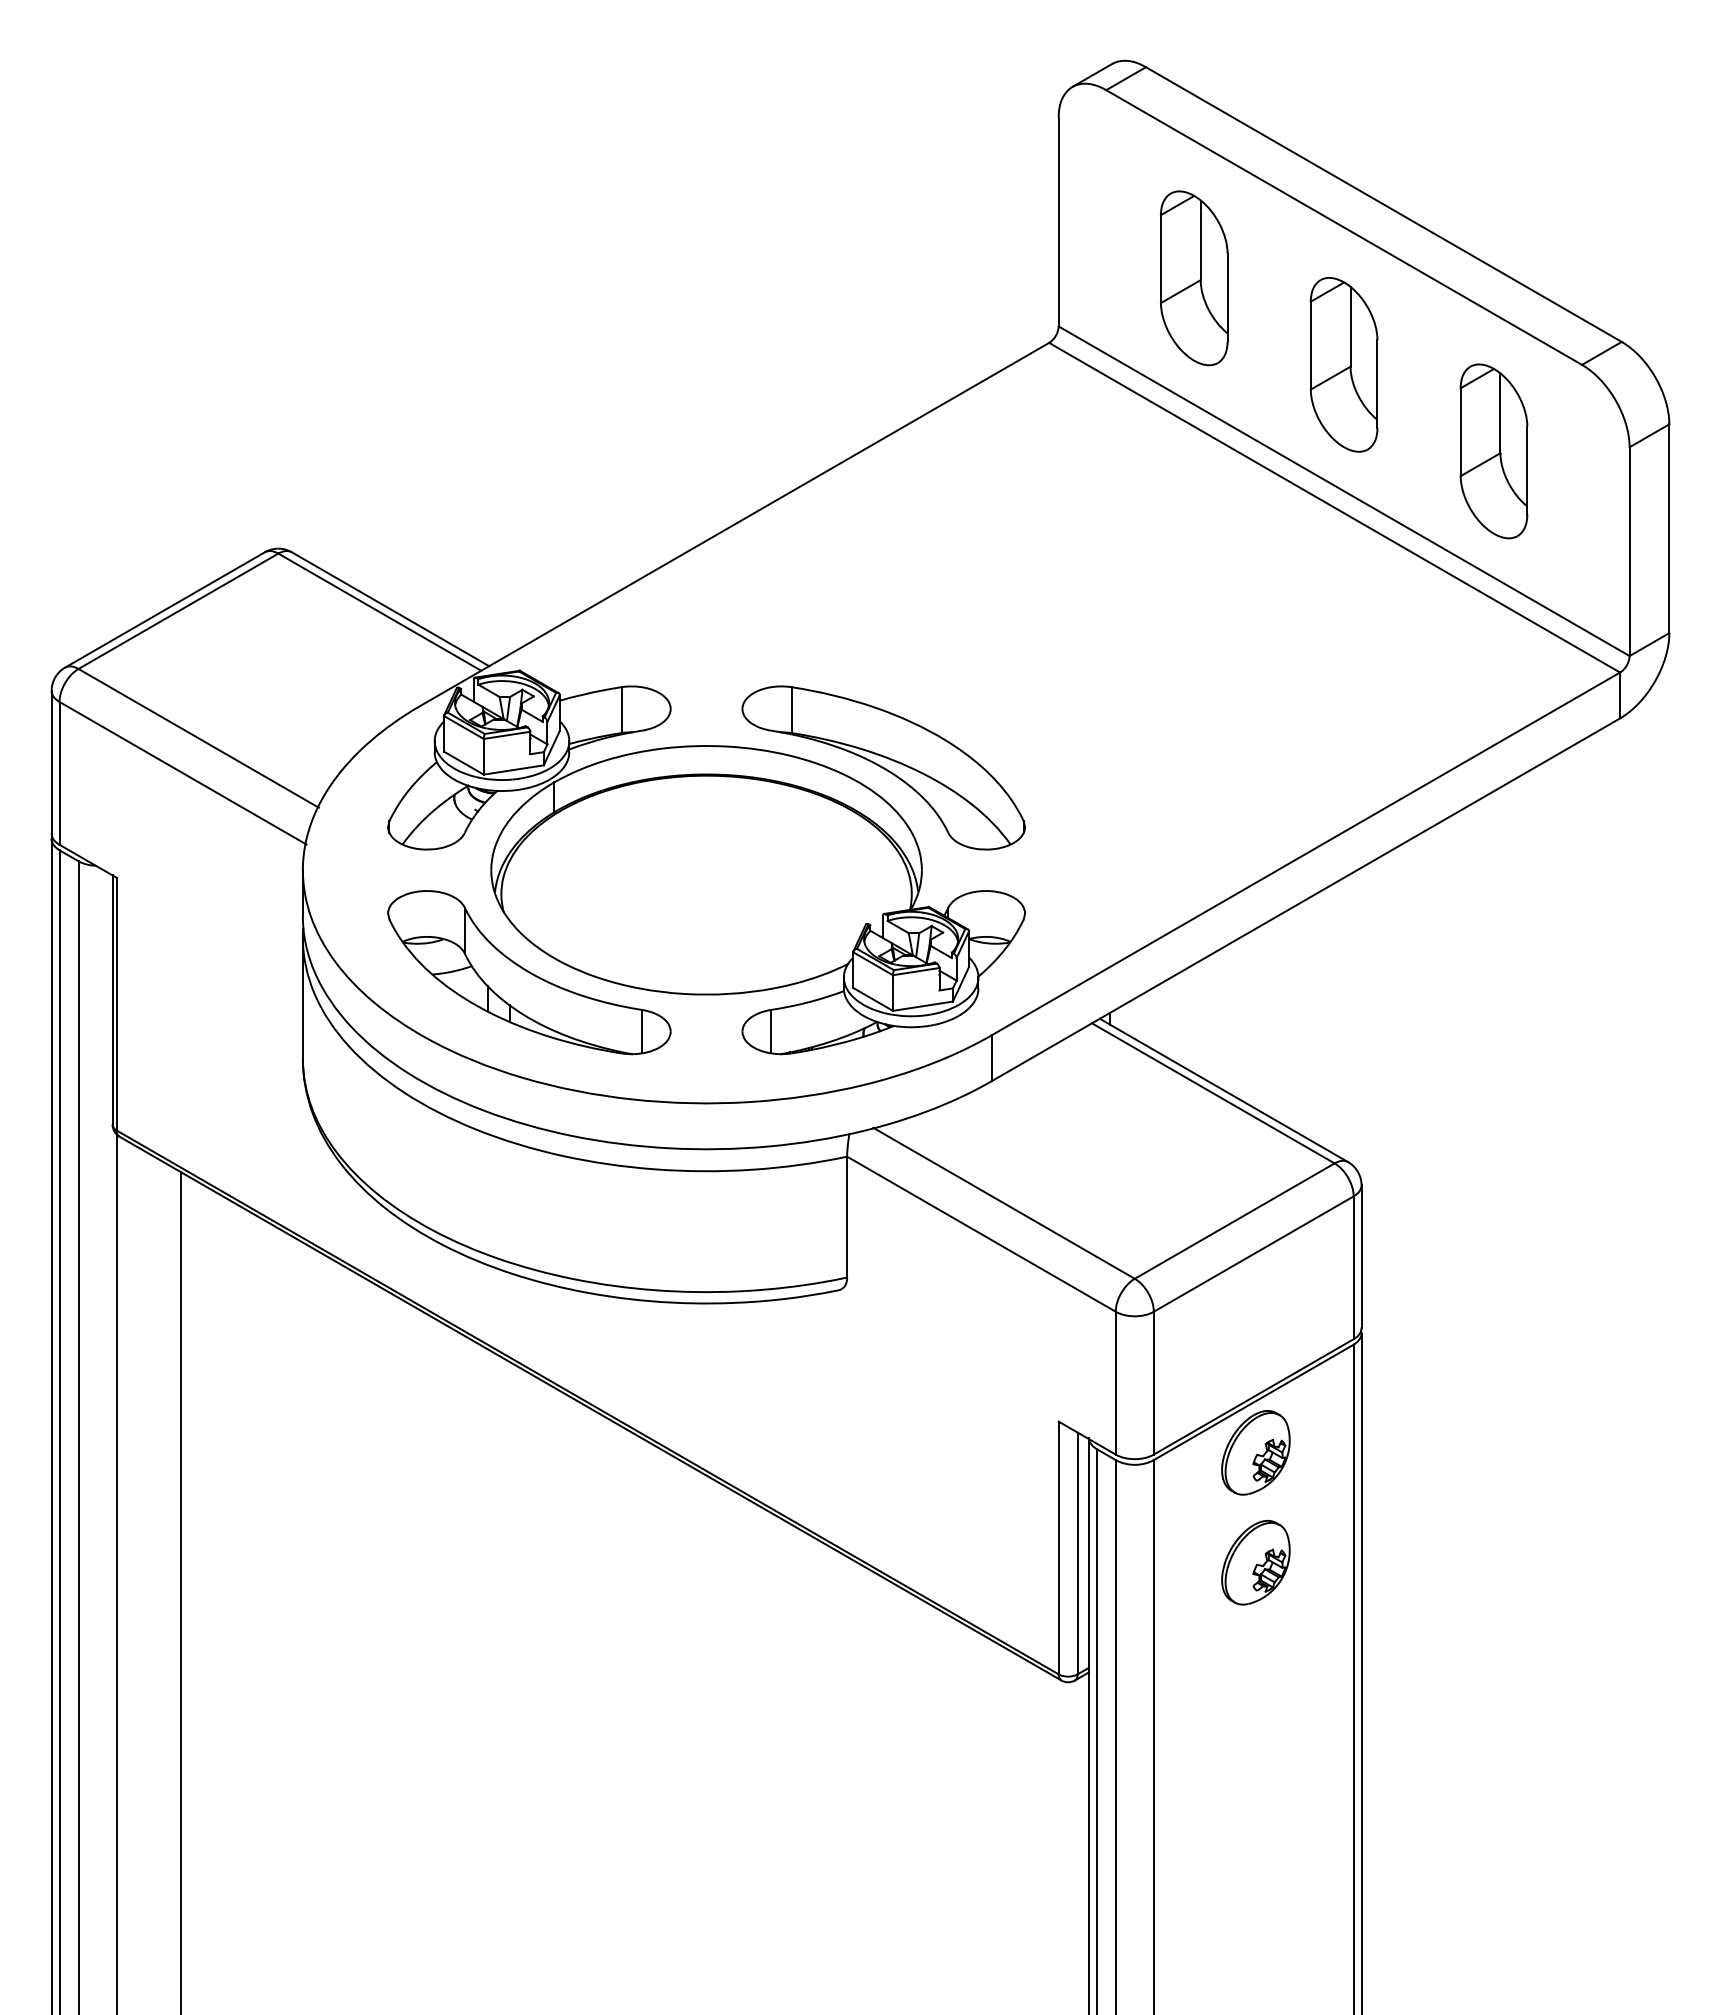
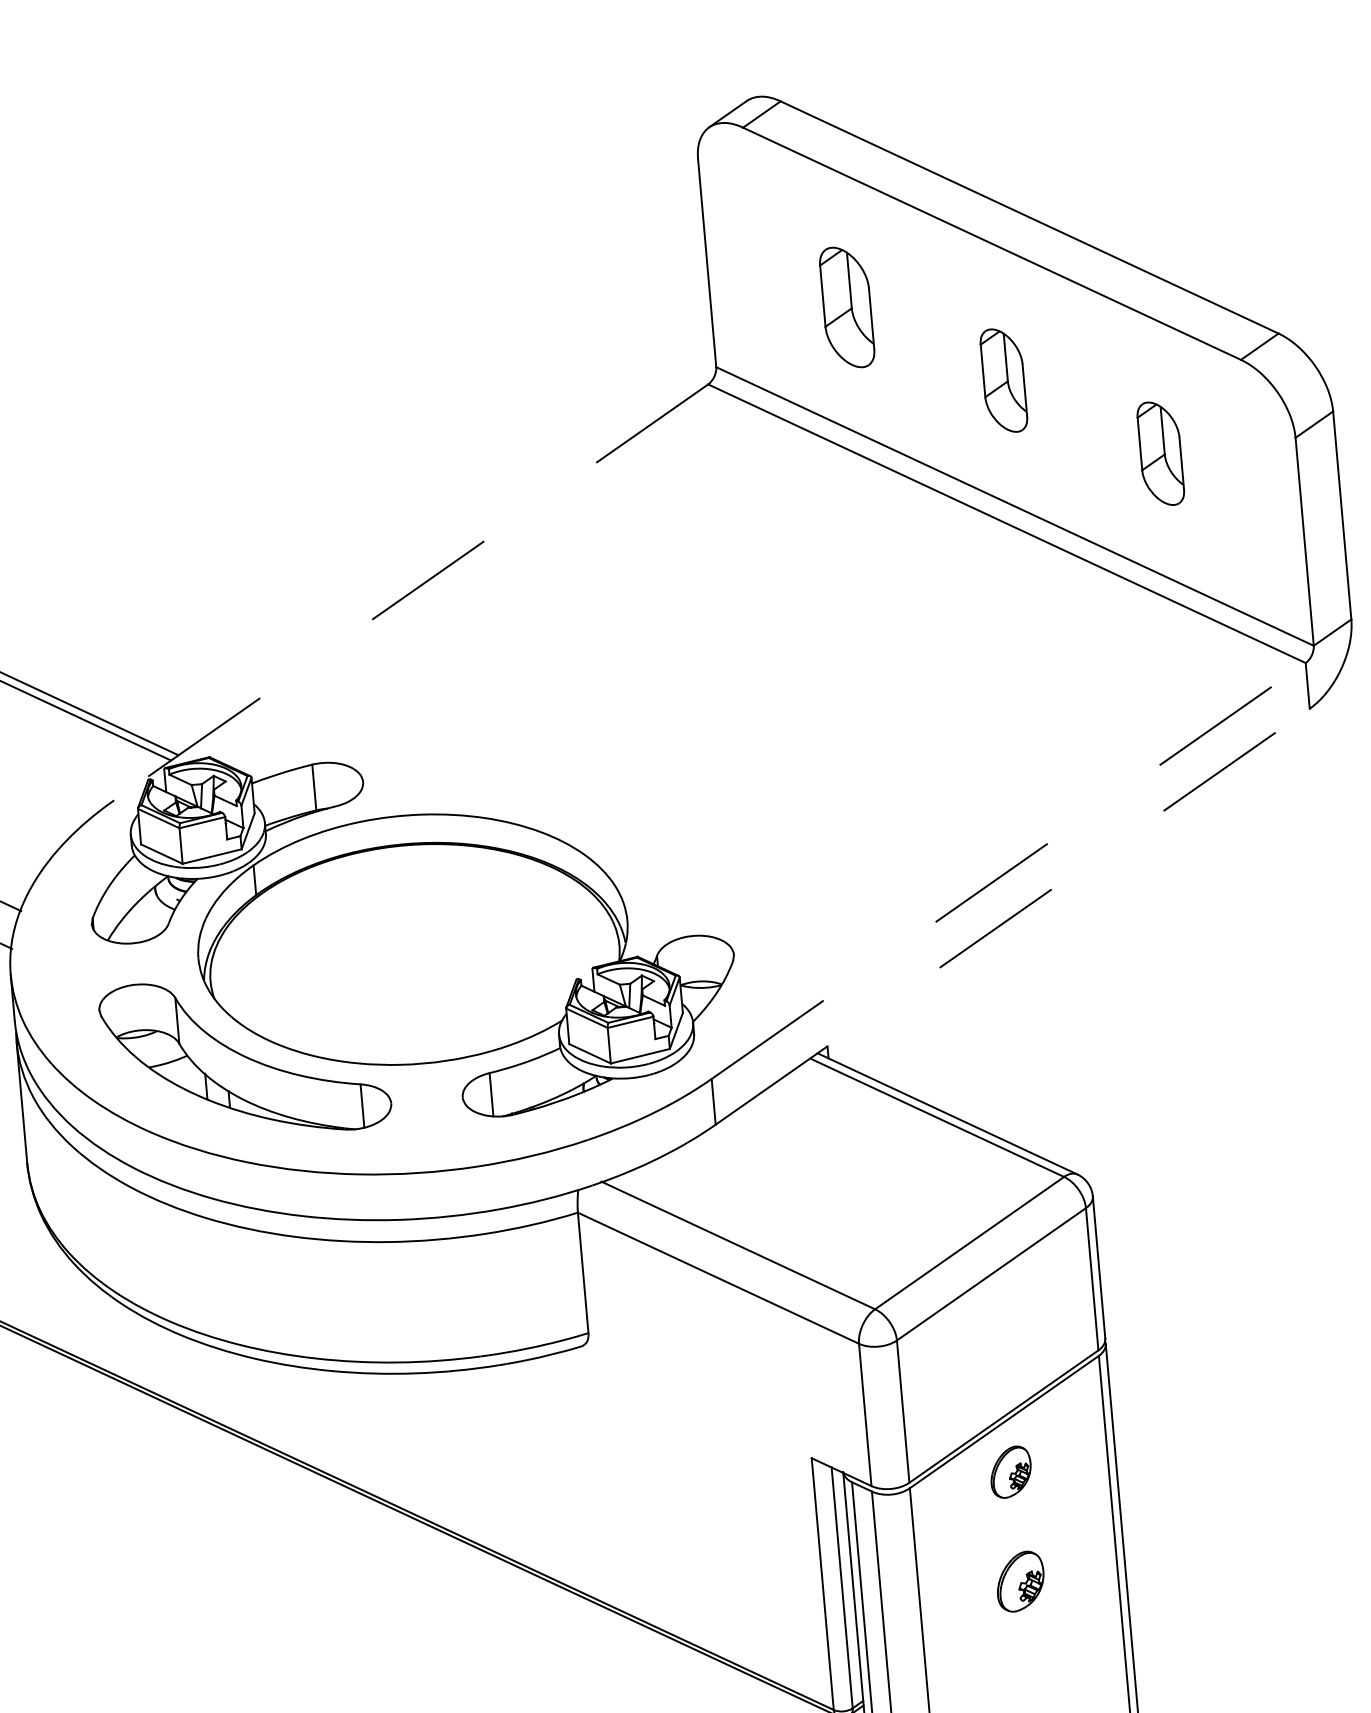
part: (1194, 278) -> (847, 307), size x0.7
part: (1343, 364) -> (1003, 380), size x0.6
part: (1493, 451) -> (1160, 453), size x0.6
line: (735, 524) -> (411, 592), solid -> dashed
part: (883, 767) -> (580, 821), removed
line: (1306, 853) -> (1009, 870), solid -> dashed
line: (1306, 899) -> (1013, 916), solid -> dashed
part: (1255, 1452) -> (1010, 1471), size x0.6
part: (1255, 1562) -> (1020, 1581), size x0.7

